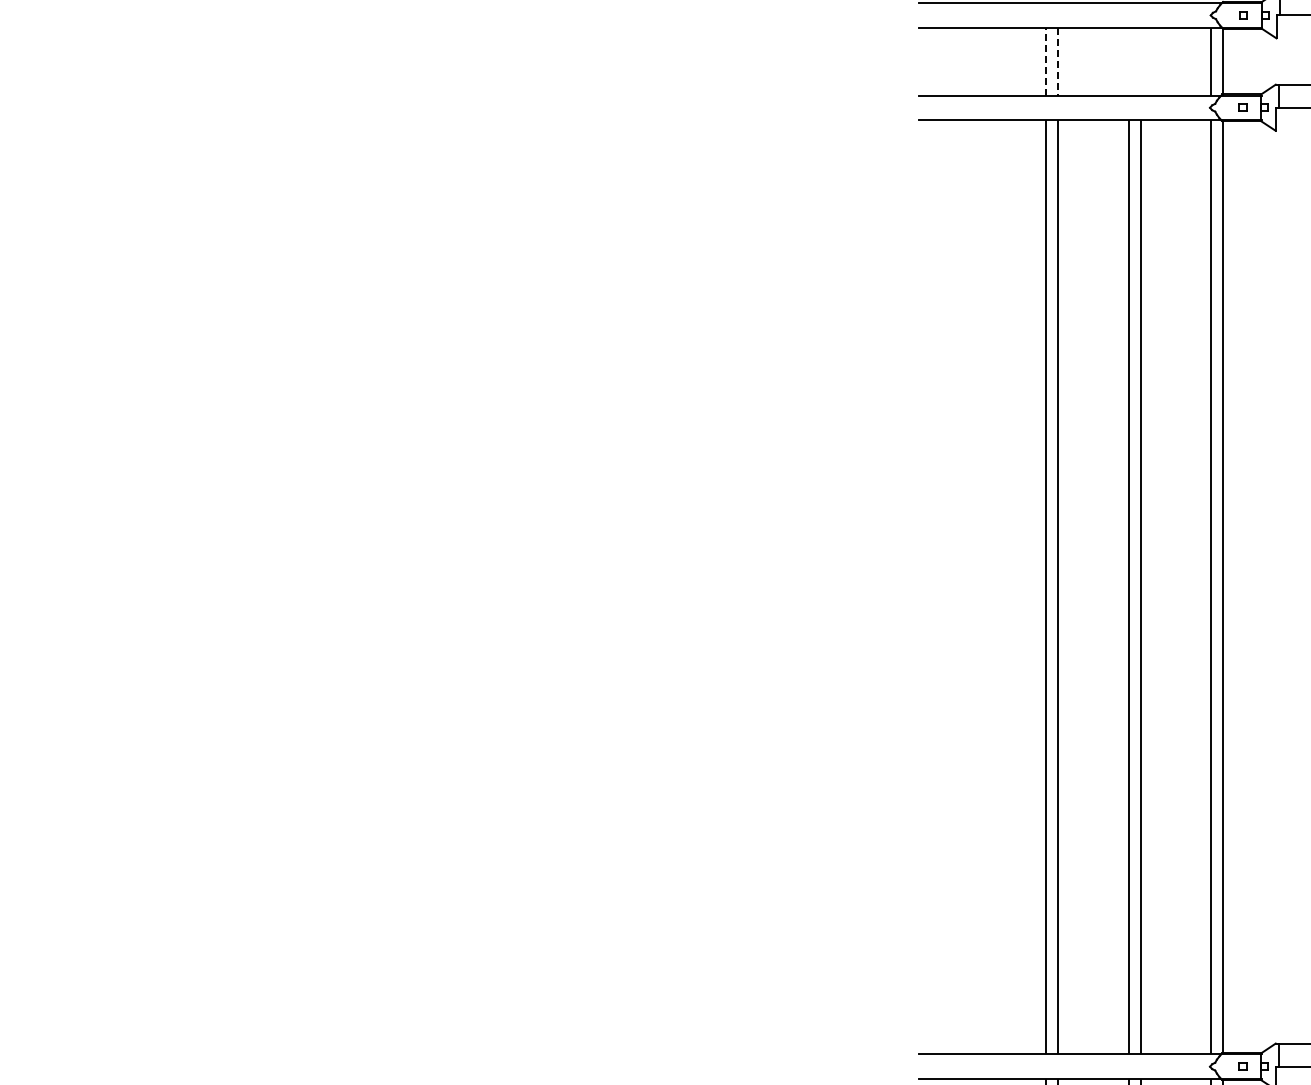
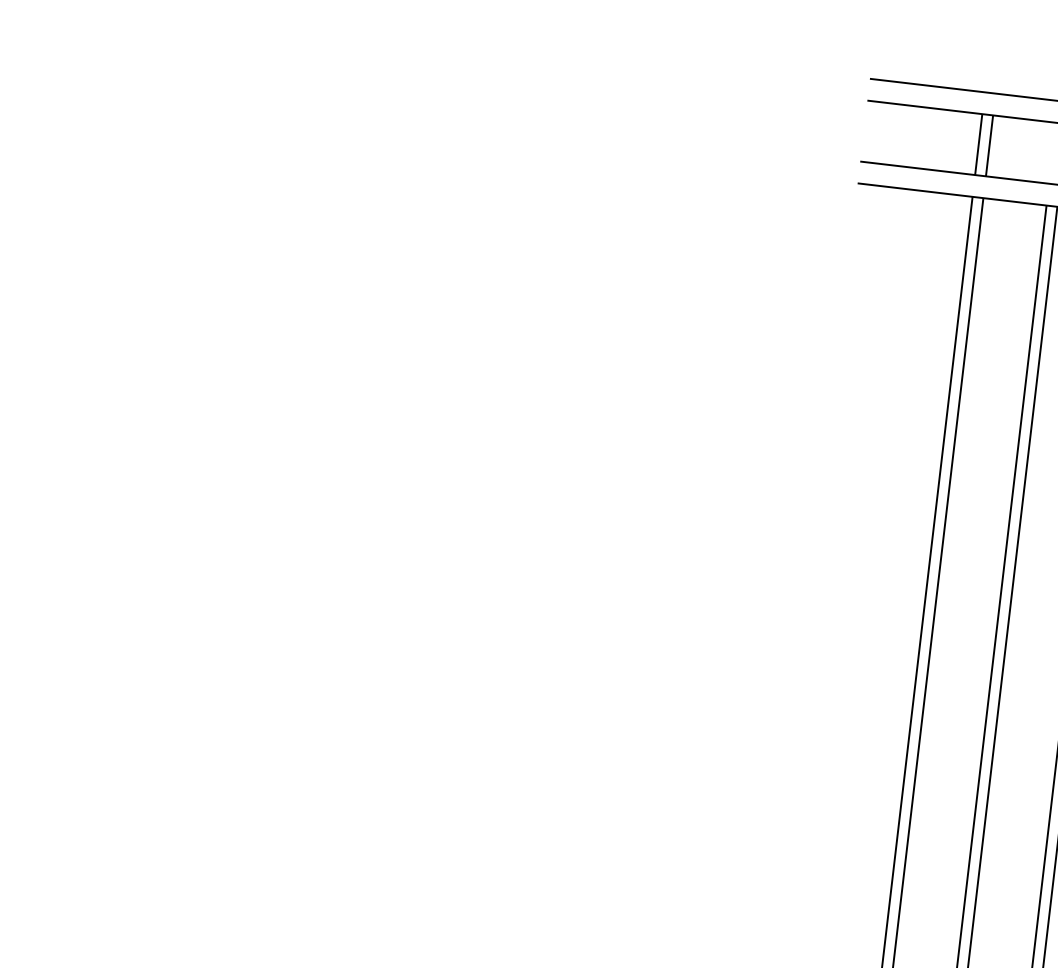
line: (1045, 61) -> (978, 144), dashed -> solid
line: (1058, 61) -> (989, 145), dashed -> solid

